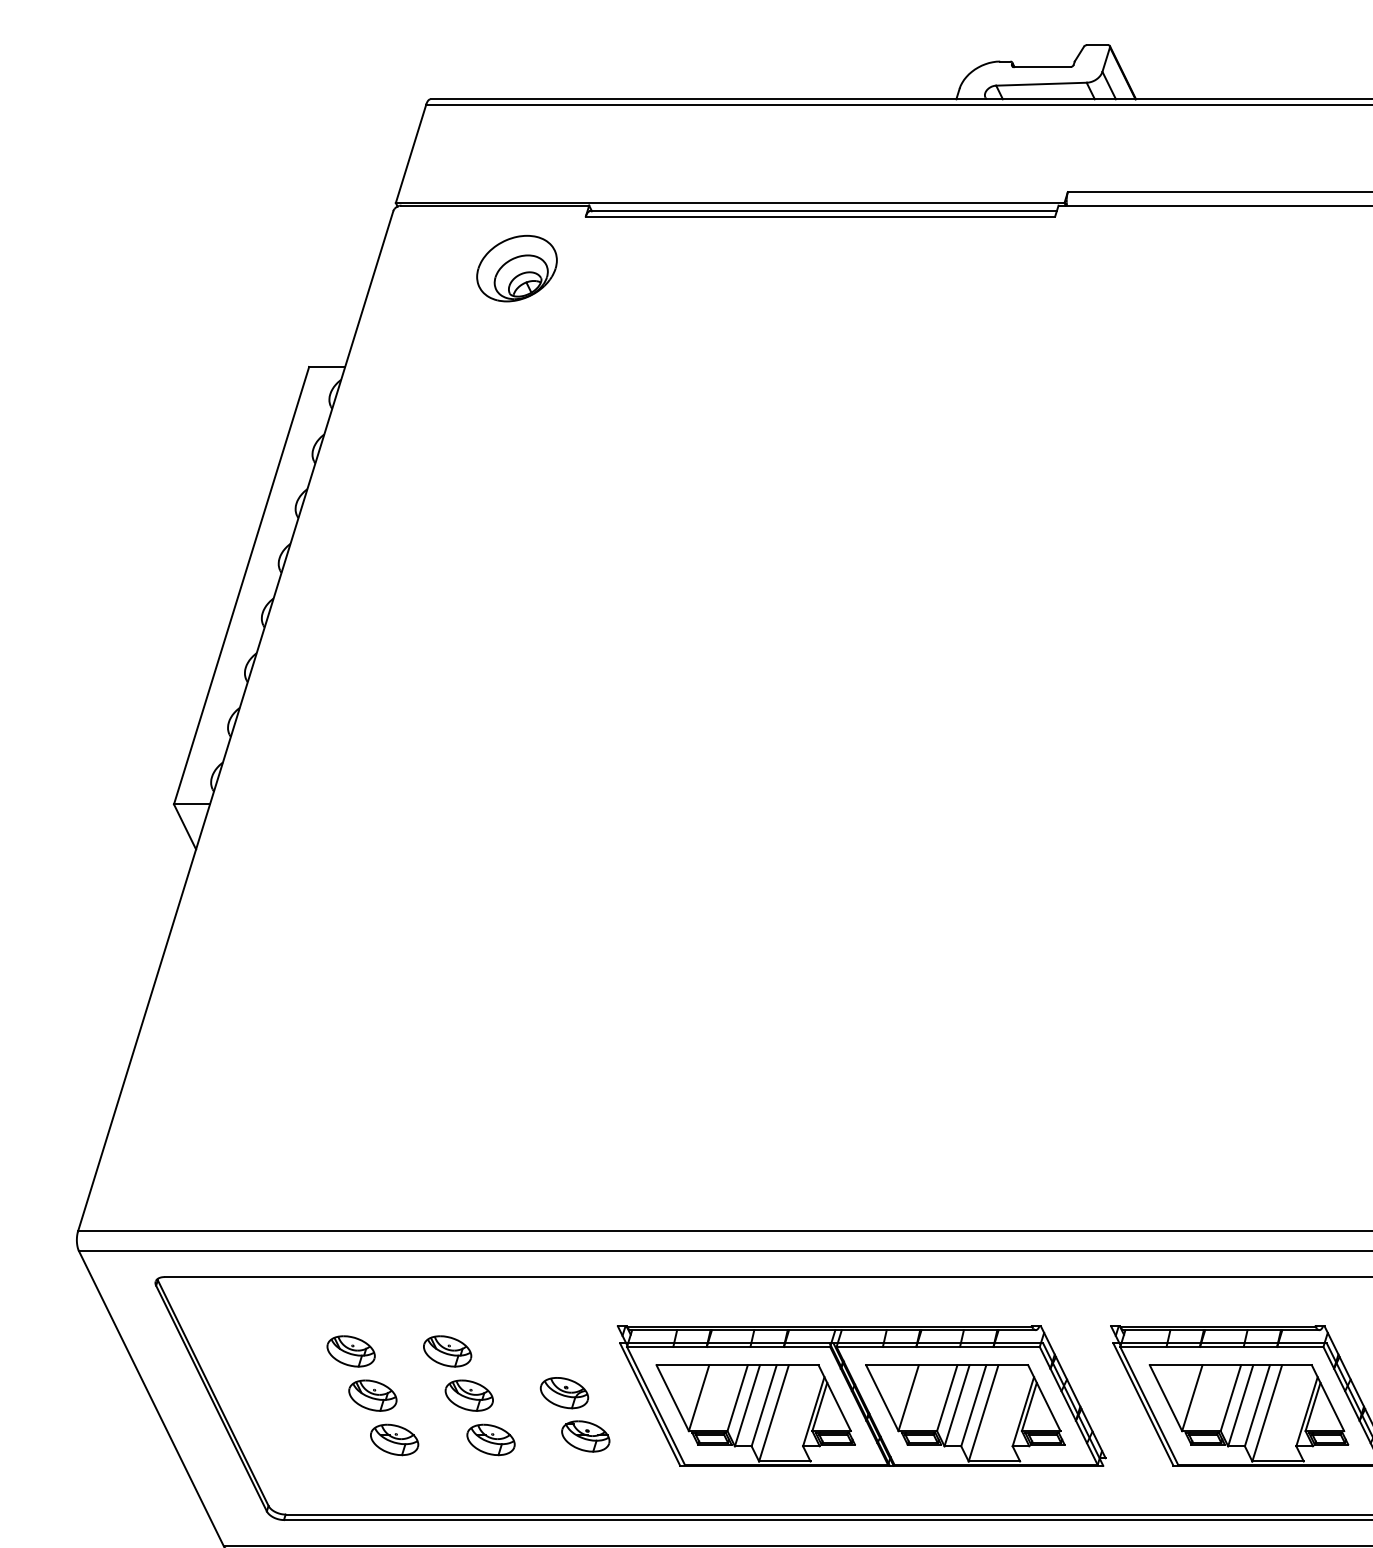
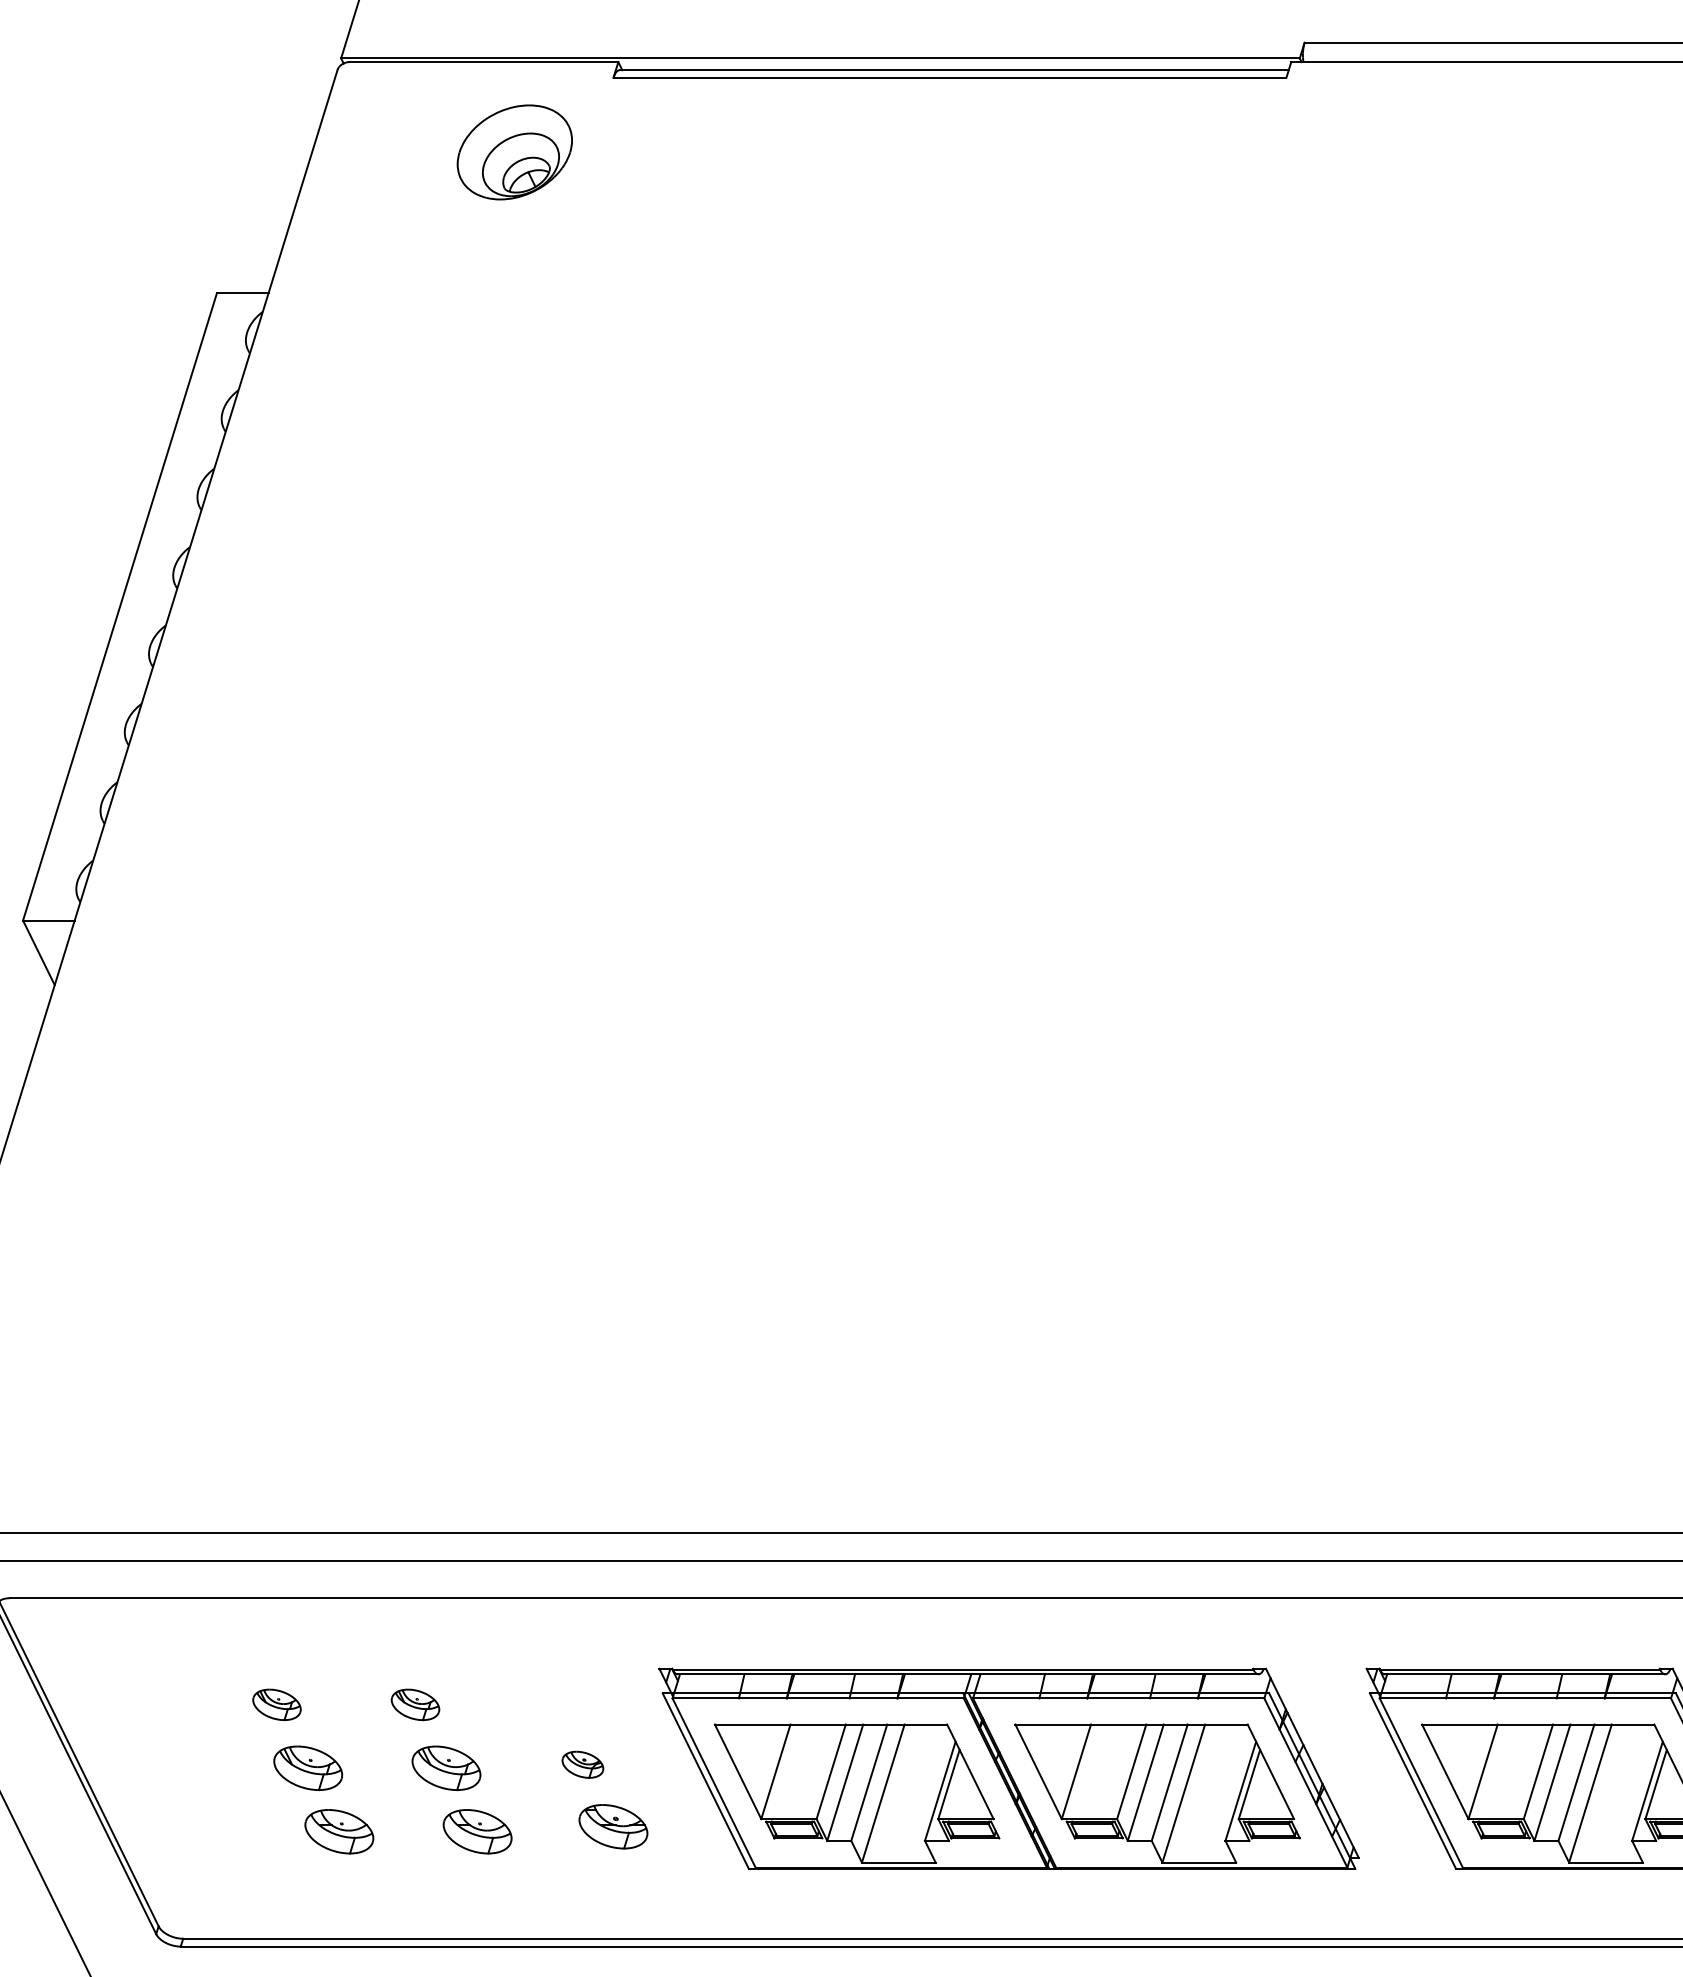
part: (350, 1351) -> (276, 1704), size x0.7
part: (447, 1351) -> (415, 1704), size x0.7
part: (564, 1393) -> (582, 1765), size x0.6

